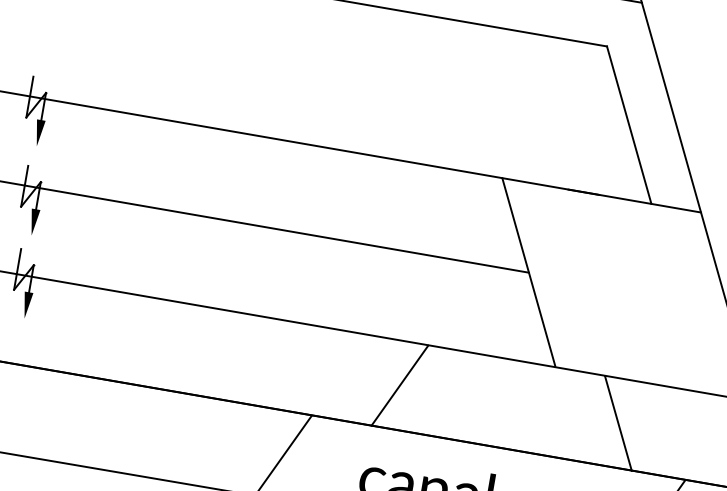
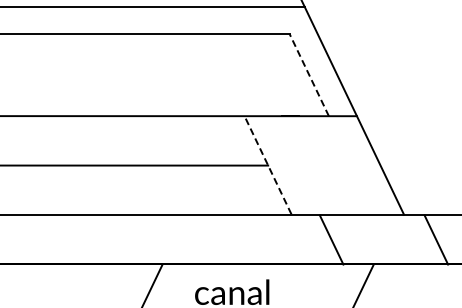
line: (629, 126) -> (309, 75), solid -> dashed
line: (528, 270) -> (267, 164), solid -> dashed
line: (399, 384) -> (207, 239), removed

